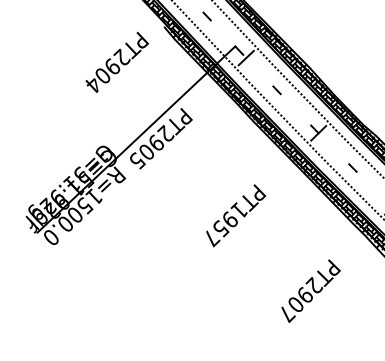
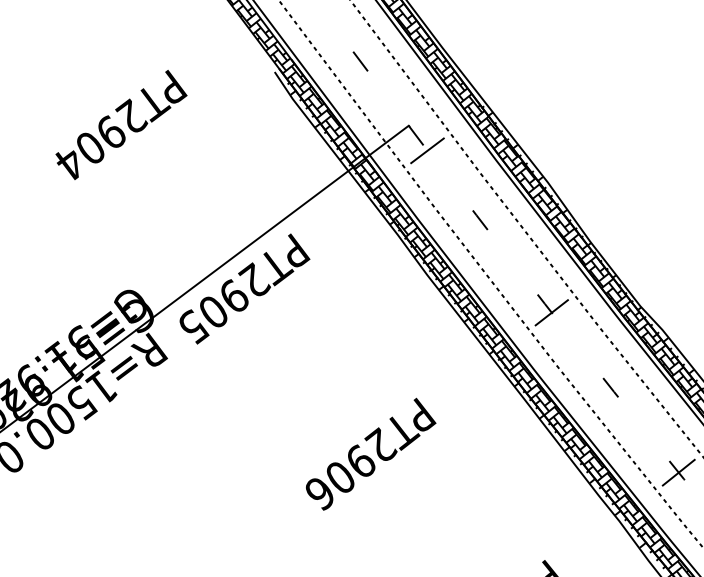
text: (116, 61) -> (120, 123), moved
text: (225, 224) -> (350, 469), PT1957 -> PT2906

